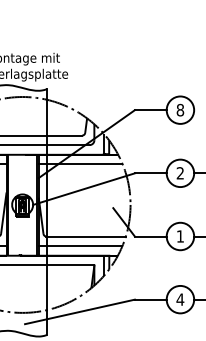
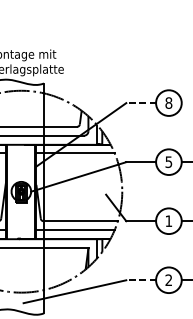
line: (150, 110) -> (140, 103), solid -> dashed
text: (179, 173) -> (168, 162), 2 -> 5
line: (150, 299) -> (140, 280), solid -> dashed
text: (180, 299) -> (168, 280), 4 -> 2

